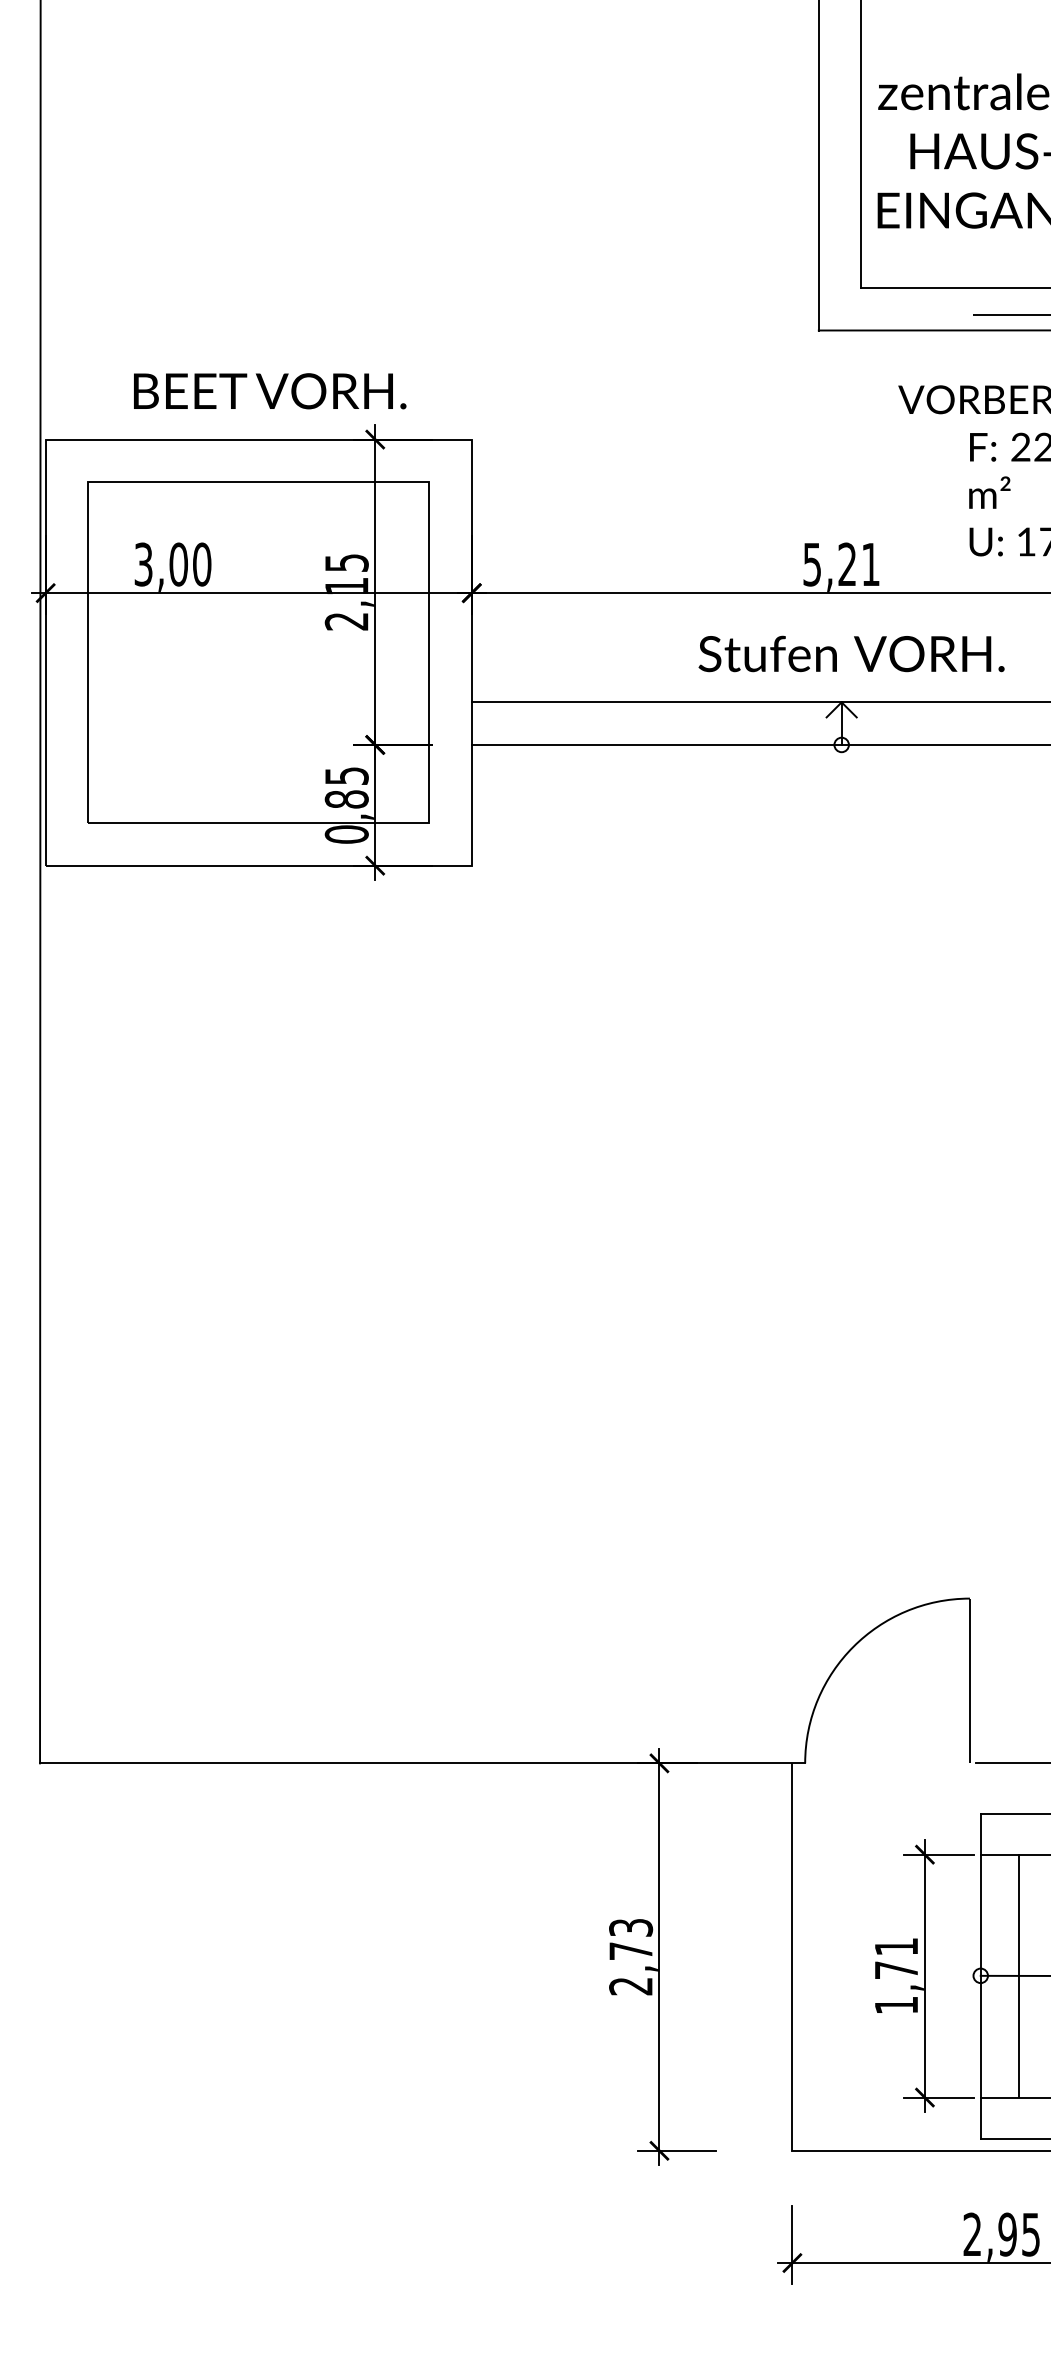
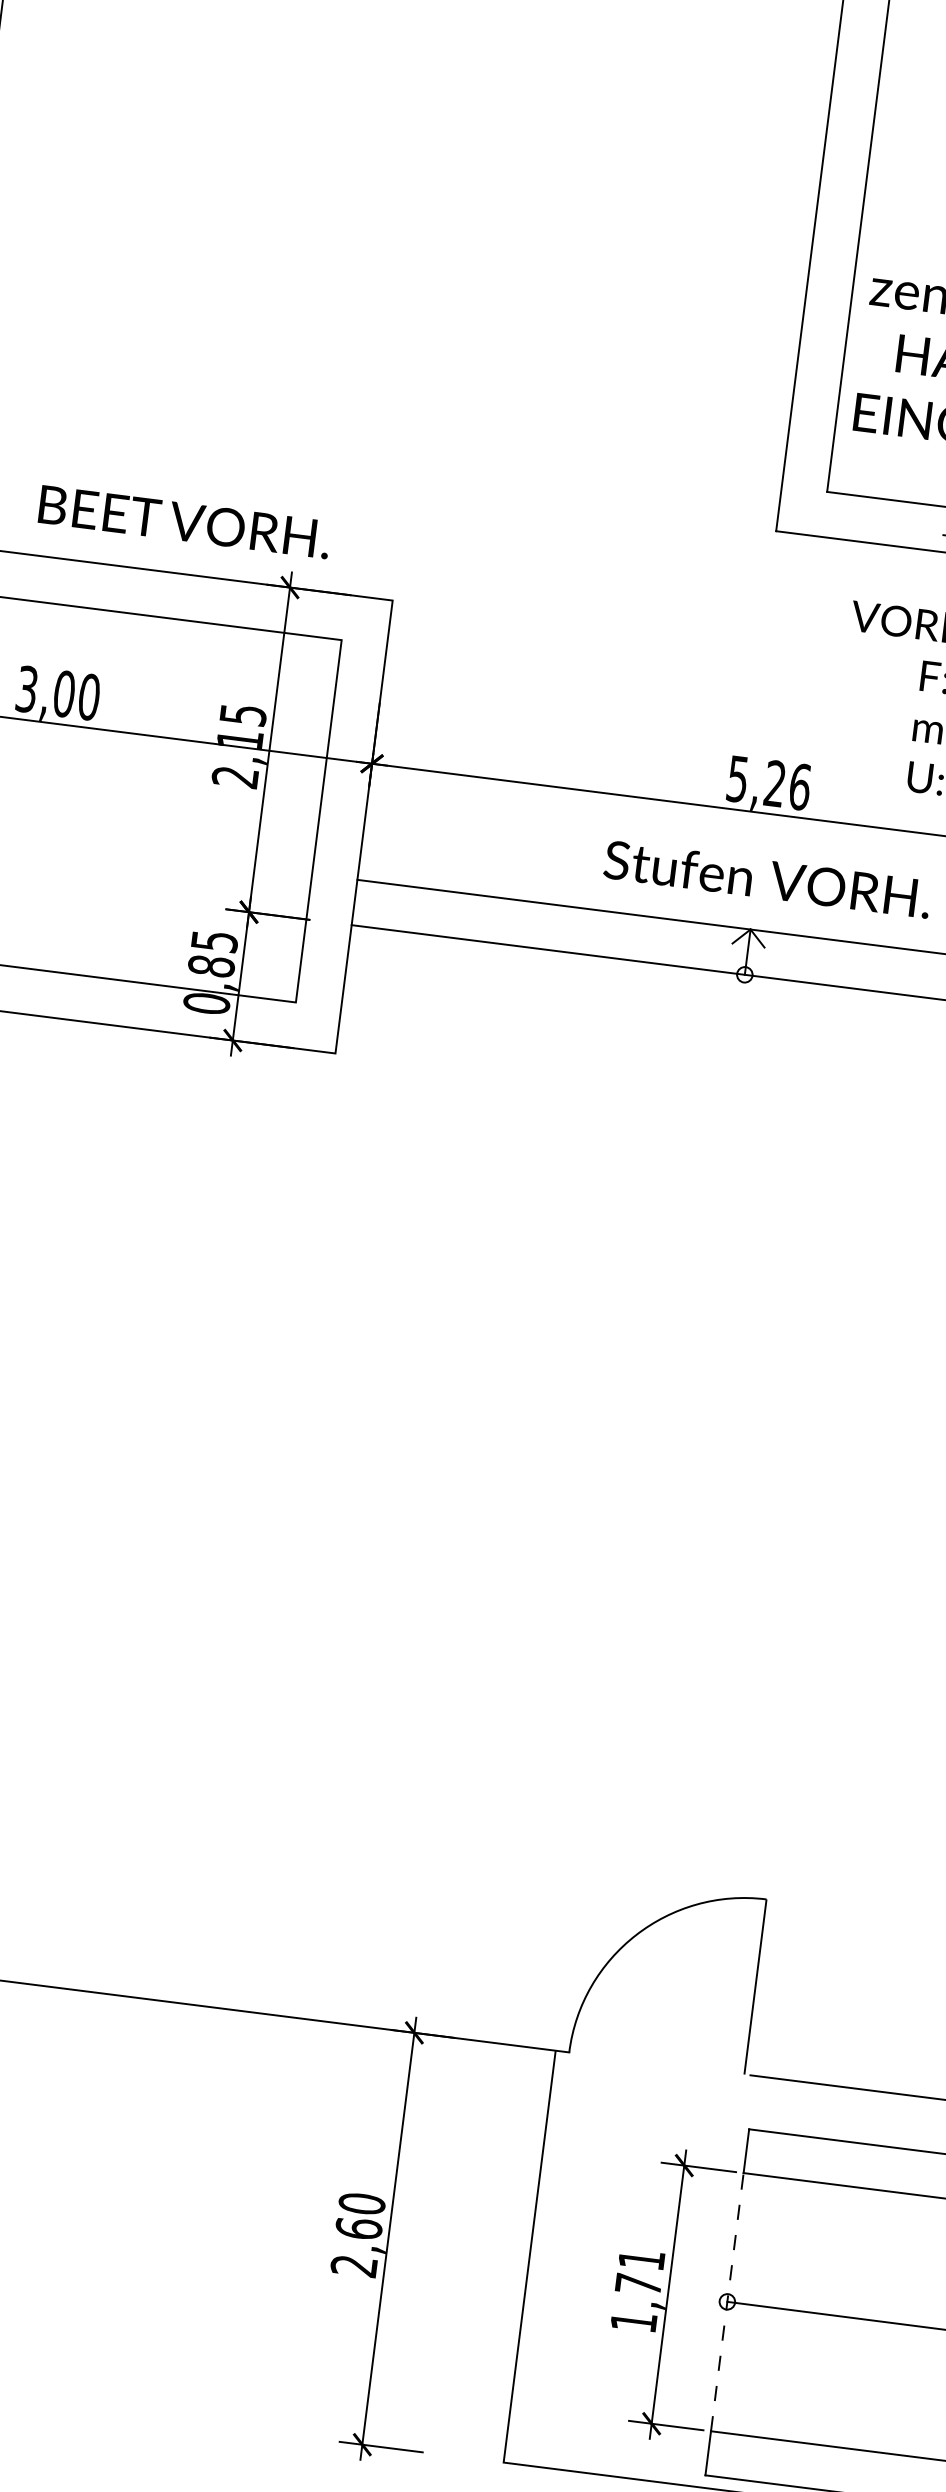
text: (870, 564) -> (799, 786), 5,21 -> 5,26
text: (631, 1939) -> (361, 2216), 2,73 -> 2,60
line: (980, 1975) -> (727, 2301), solid -> dashed
line: (1018, 1975) -> (767, 2306), removed

